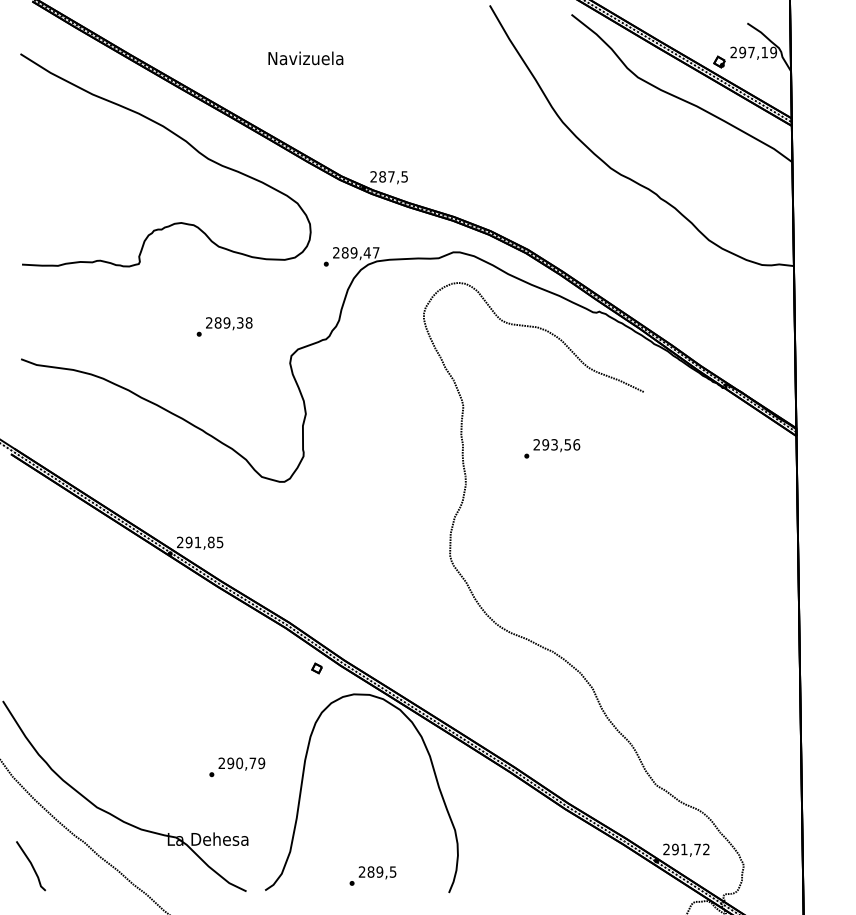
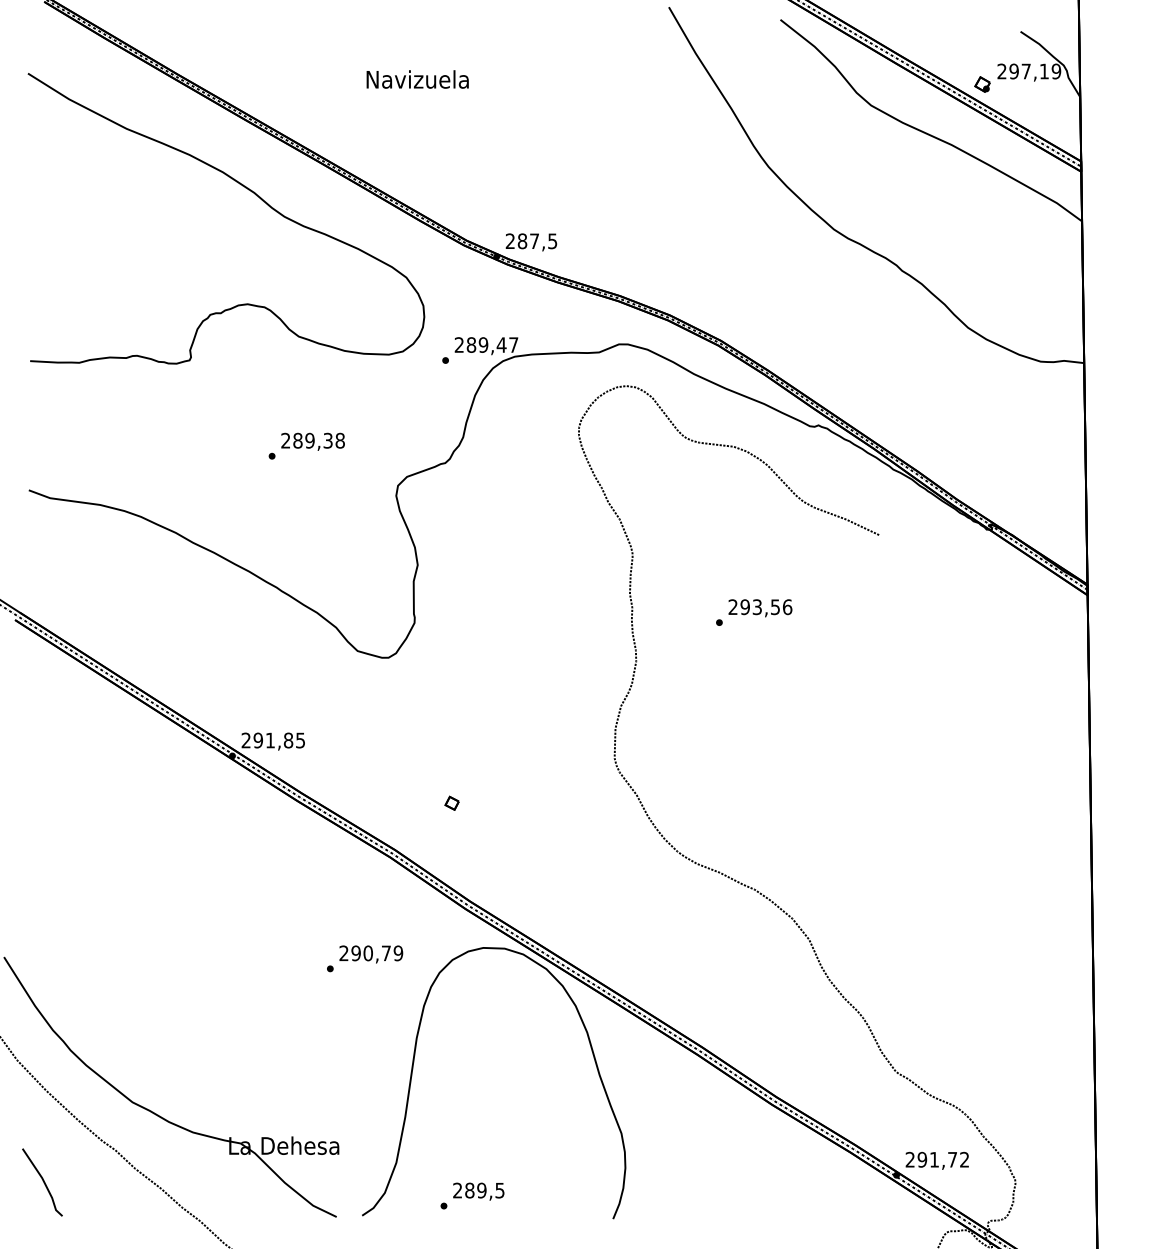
part: (316, 668) -> (451, 803), moved
text: (237, 767) -> (365, 959), moved
text: (372, 875) -> (471, 1195), moved

